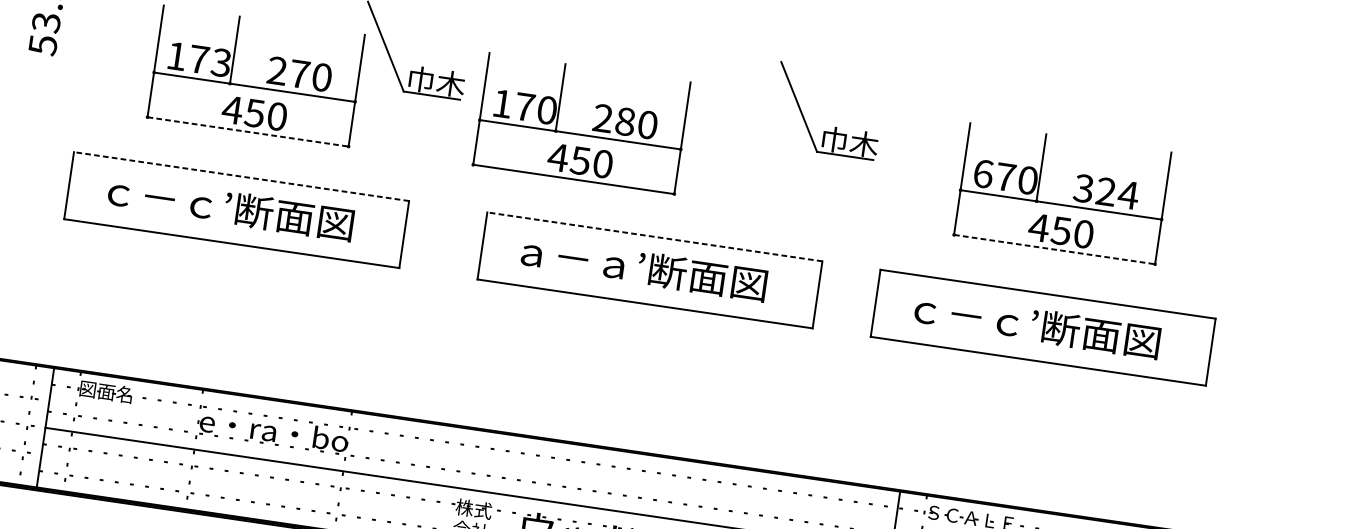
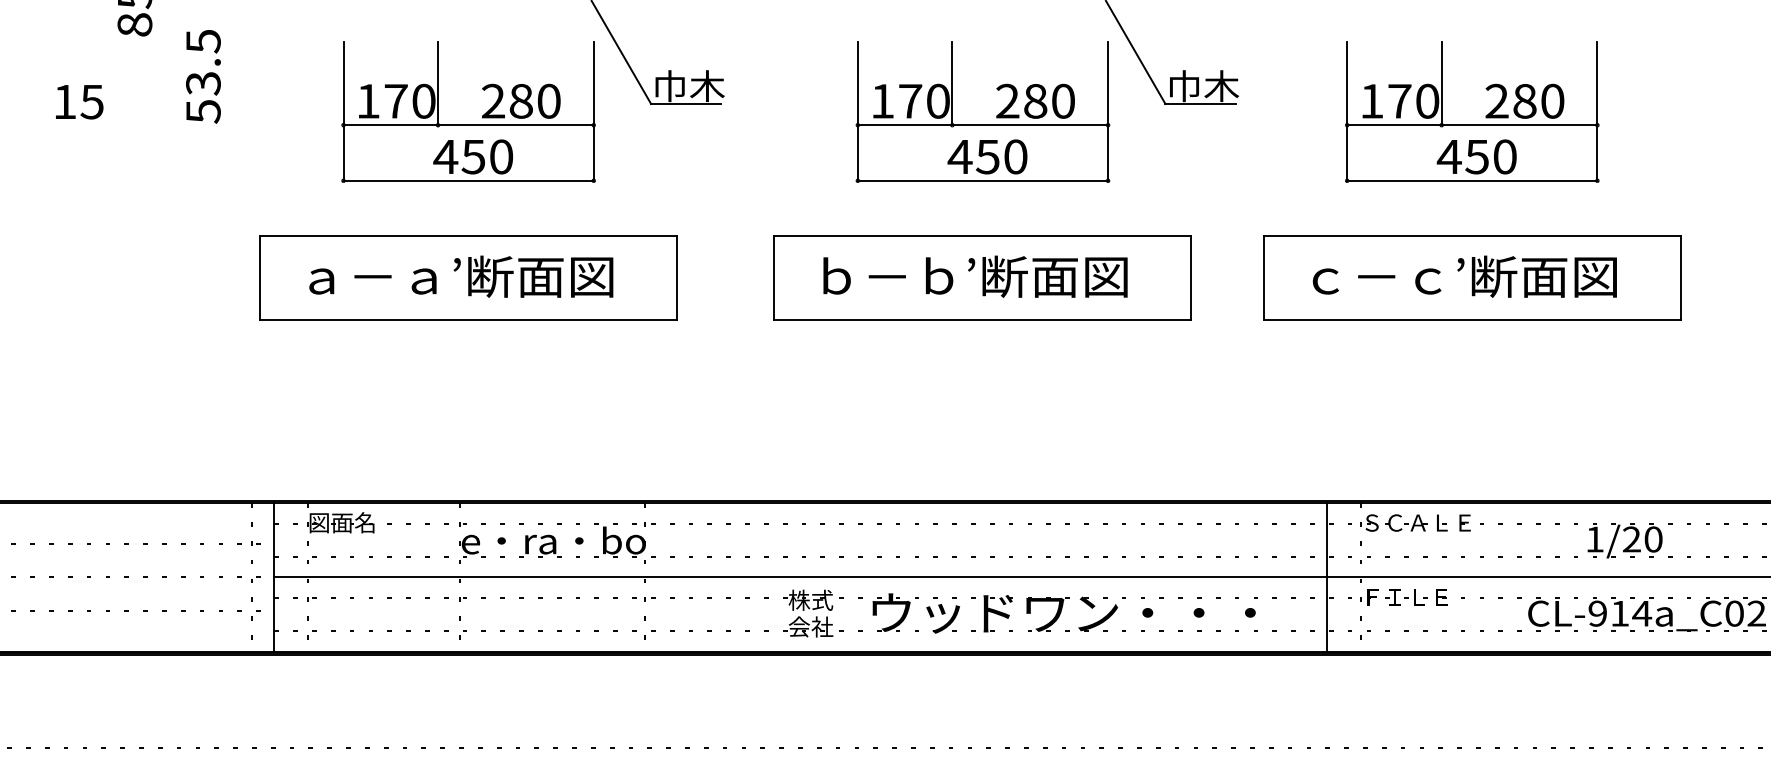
text: (221, 62) -> (423, 100), 173 -> 170
text: (299, 74) -> (520, 101), 270 -> 280
line: (248, 131) -> (469, 180), dashed -> solid
part: (580, 134) -> (982, 124), moved
text: (983, 173) -> (1372, 100), 670 -> 170
line: (241, 176) -> (468, 236), dashed -> solid
text: (1106, 191) -> (1525, 100), 324 -> 280
text: (159, 201) -> (373, 281), ｃ－ｃ’断面図 -> ａ－ａ’断面図
line: (654, 236) -> (982, 236), dashed -> solid
line: (1054, 249) -> (1472, 180), dashed -> solid
text: (574, 257) -> (888, 275), ａ－ａ’断面図 -> ｂ－ｂ’断面図

